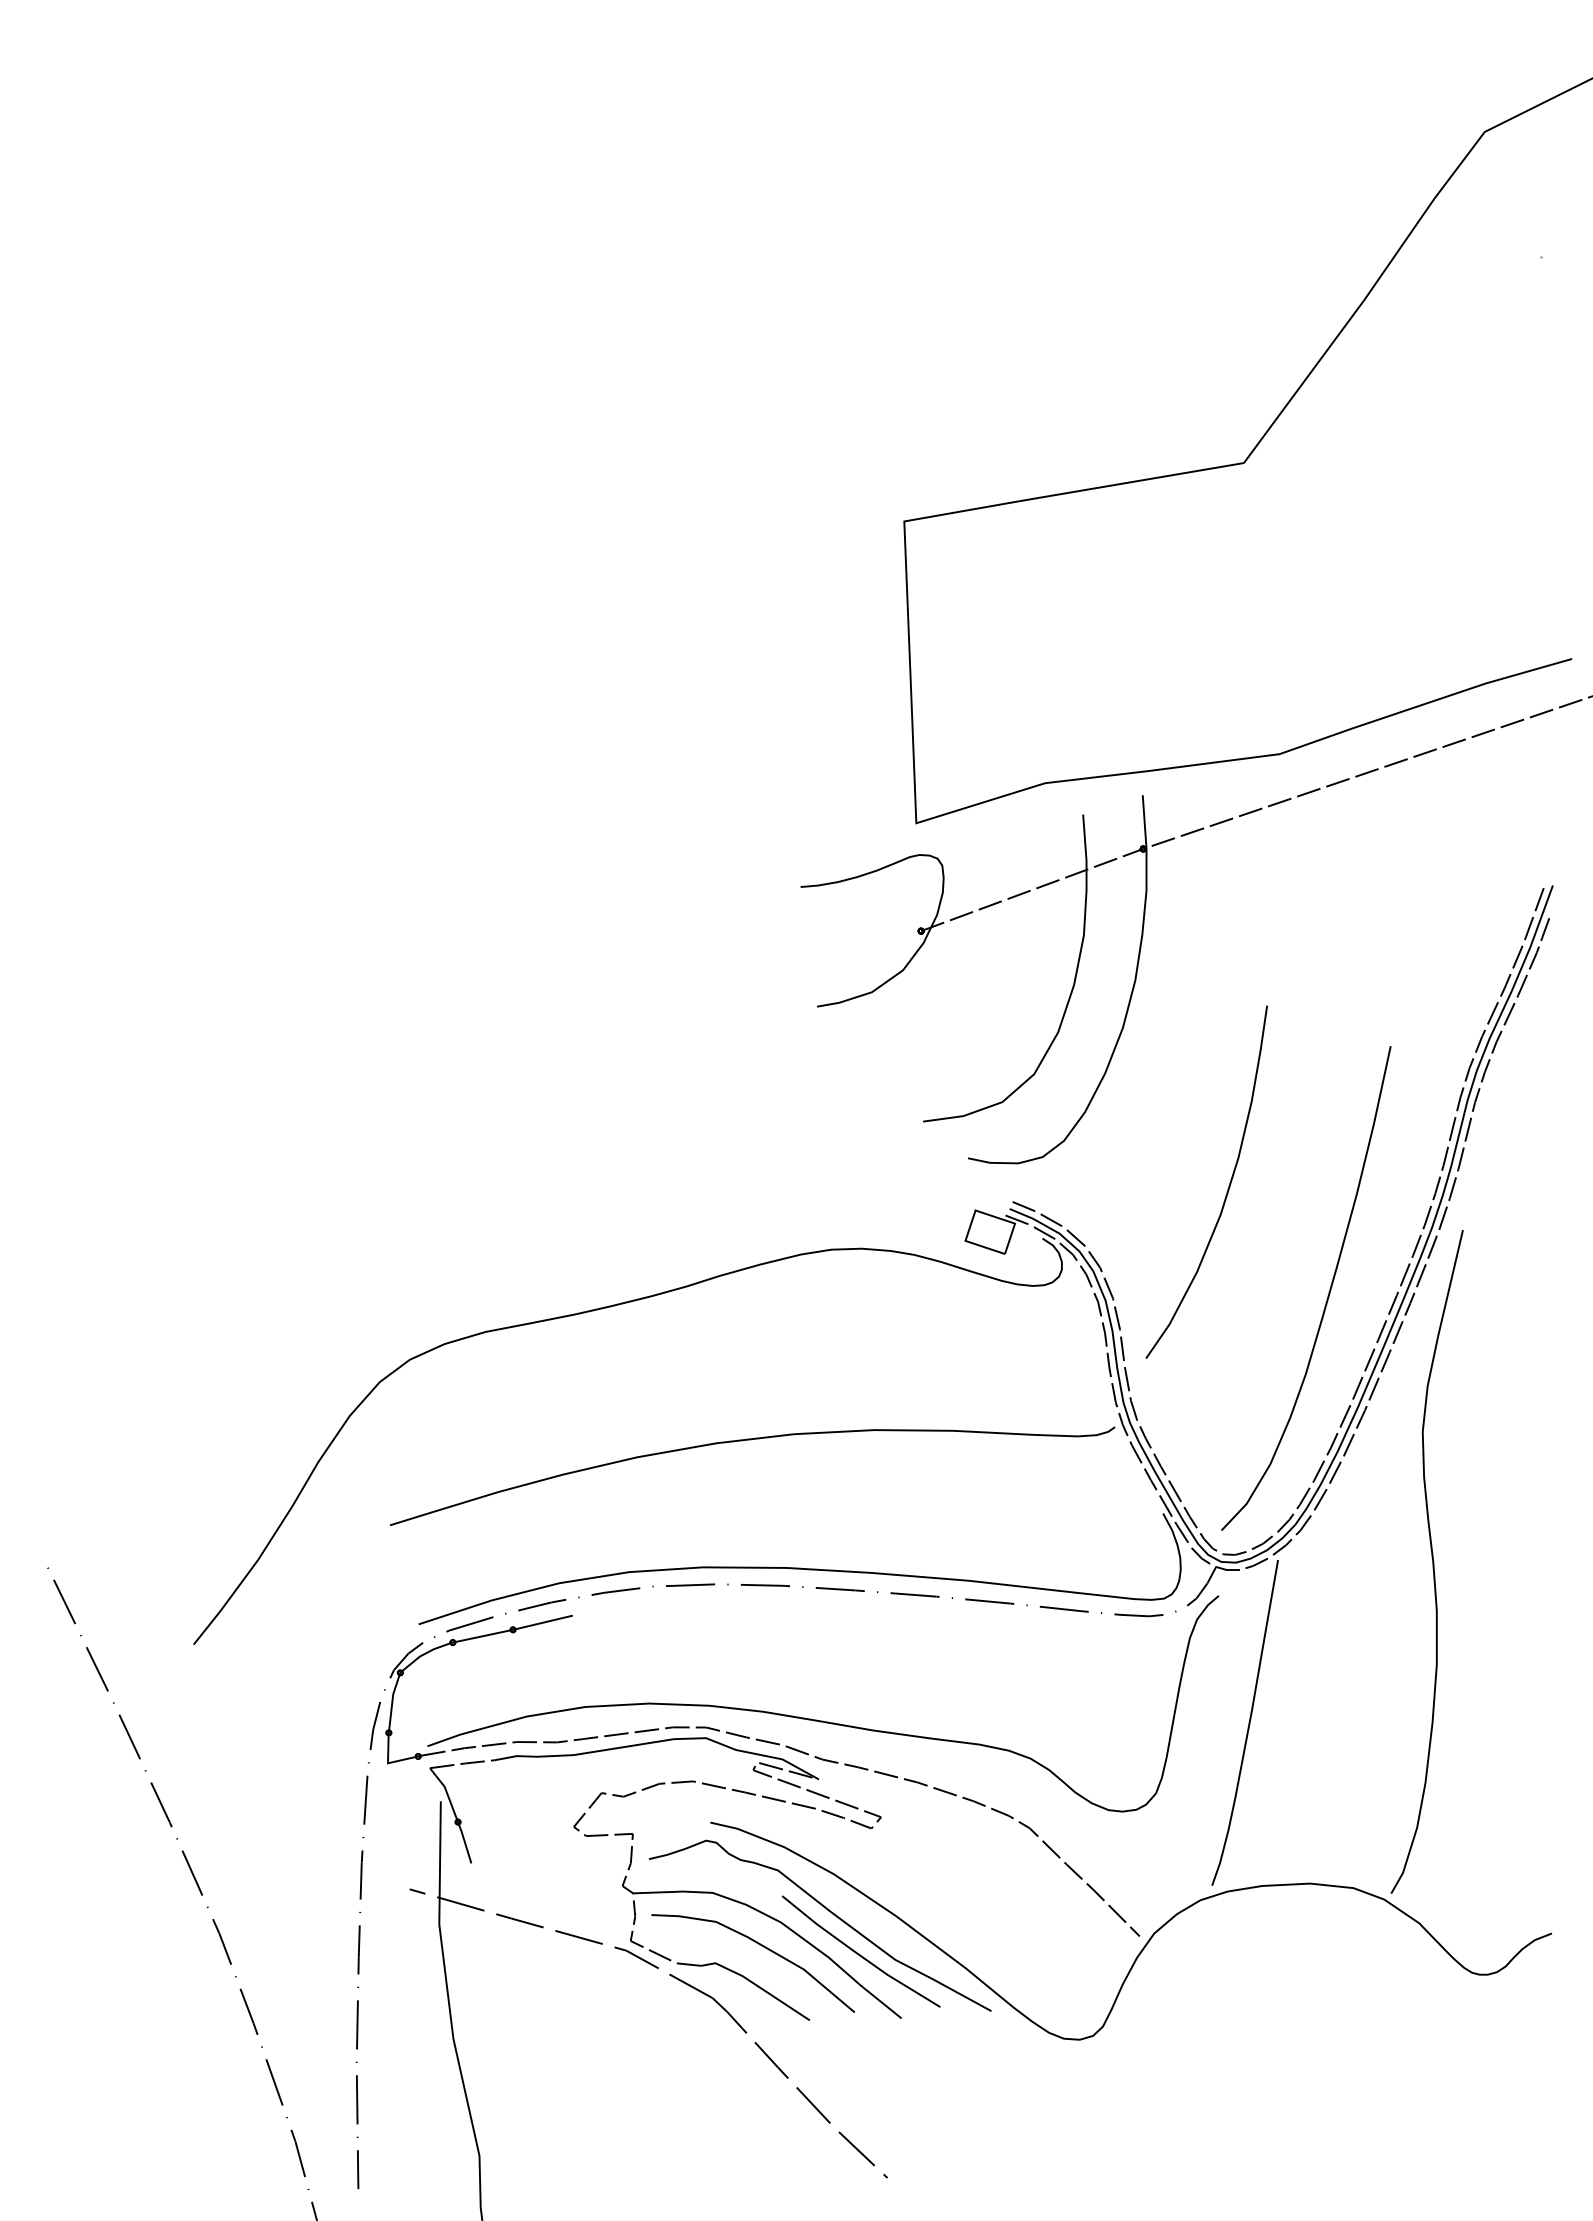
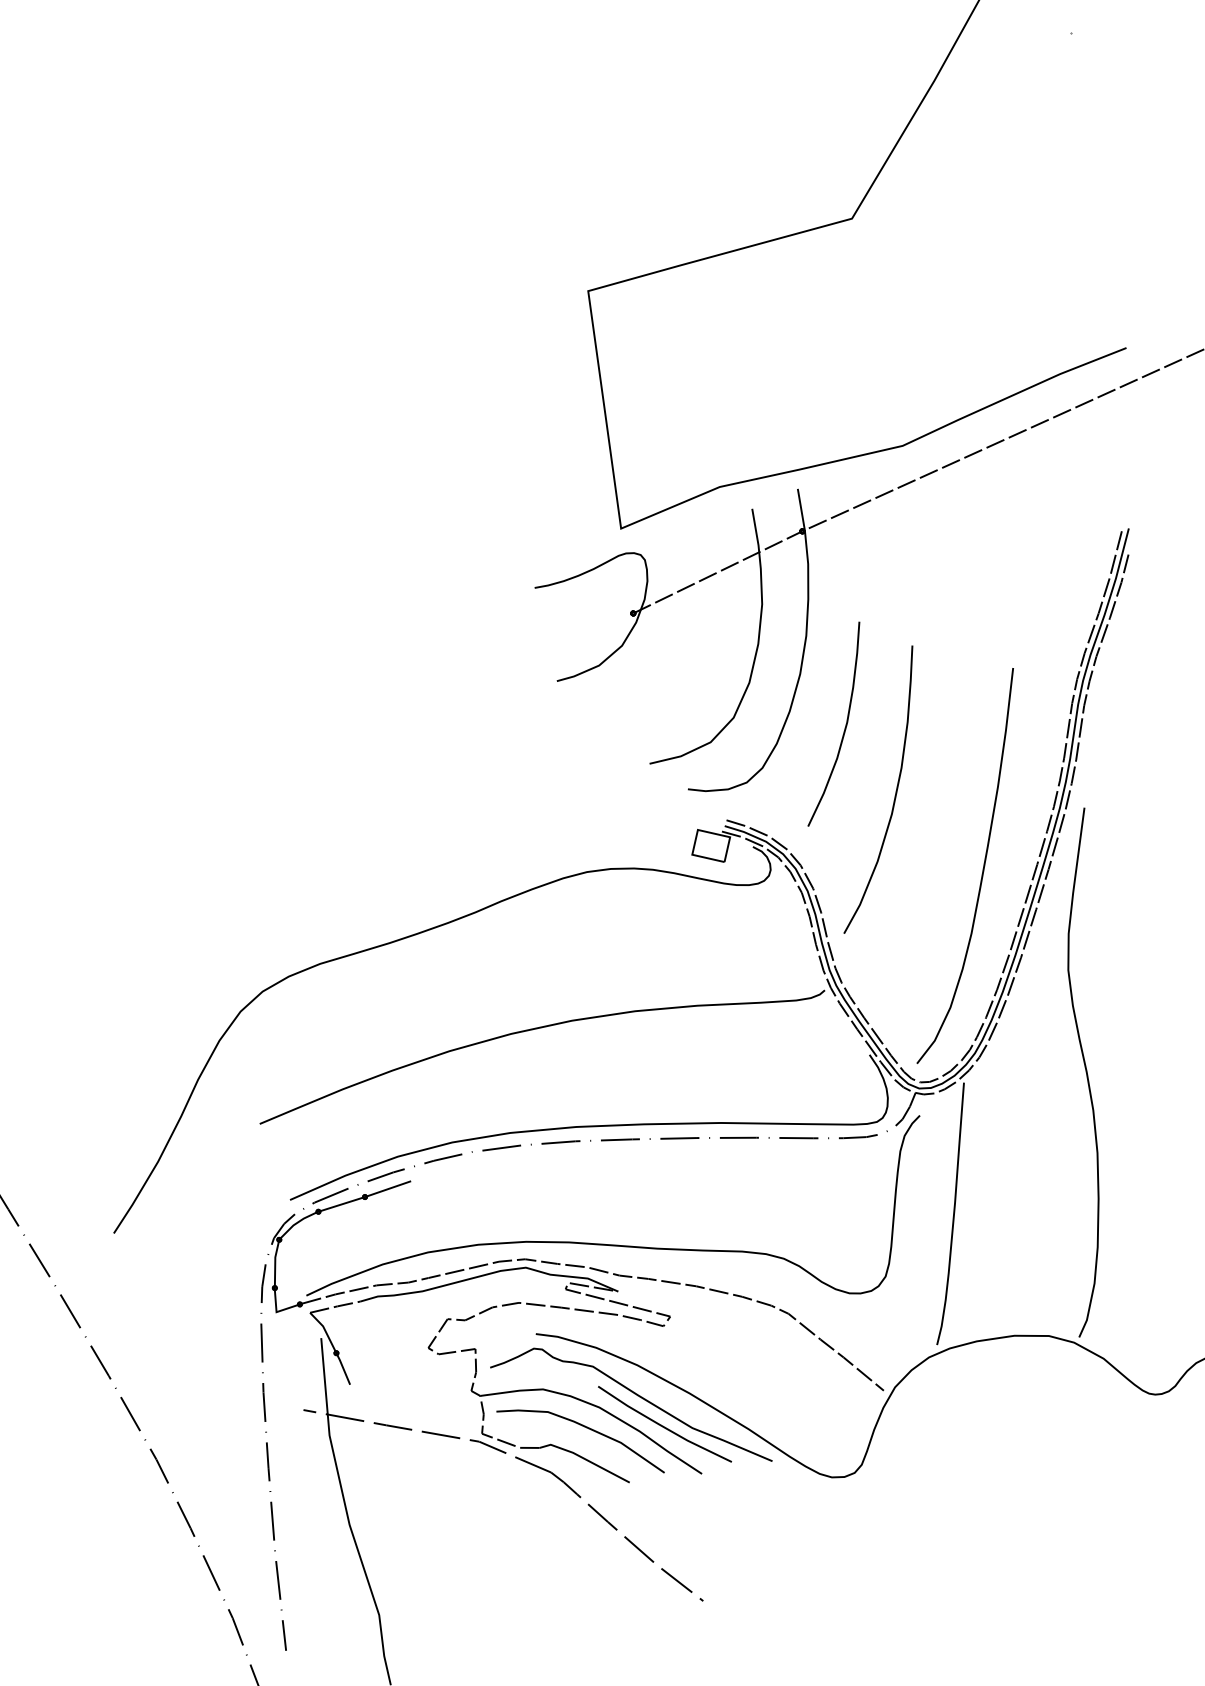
curve: (1172, 1099) -> (844, 727), added

